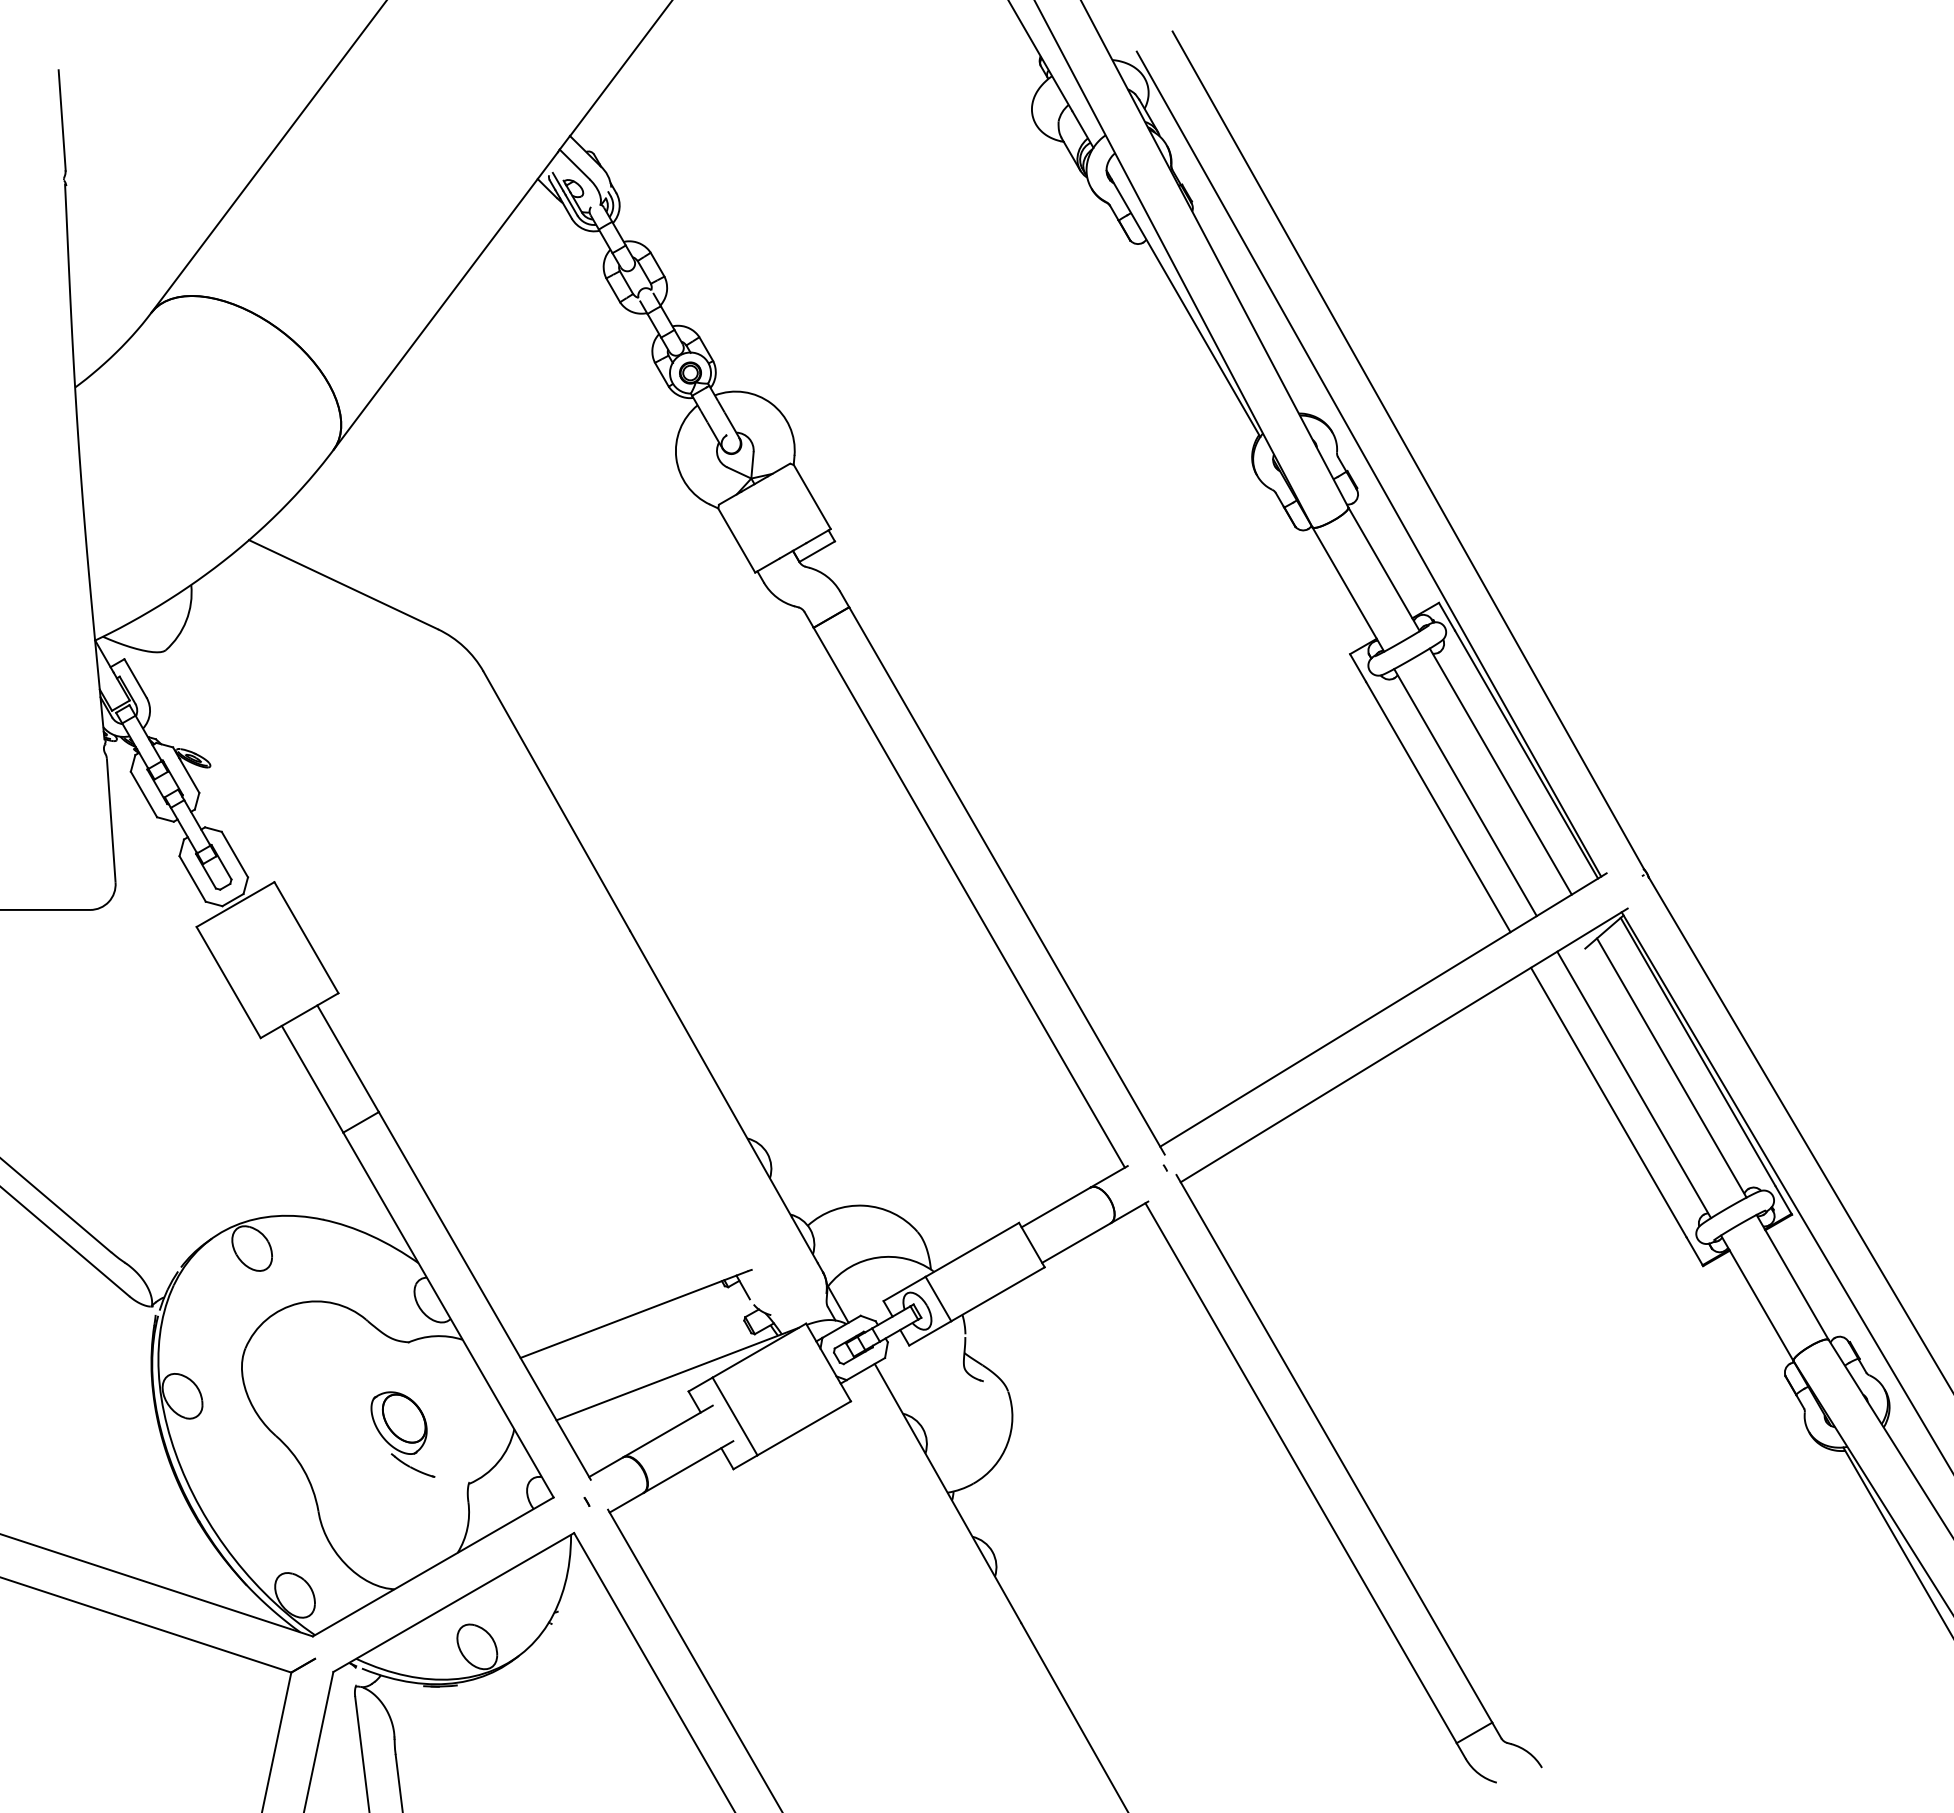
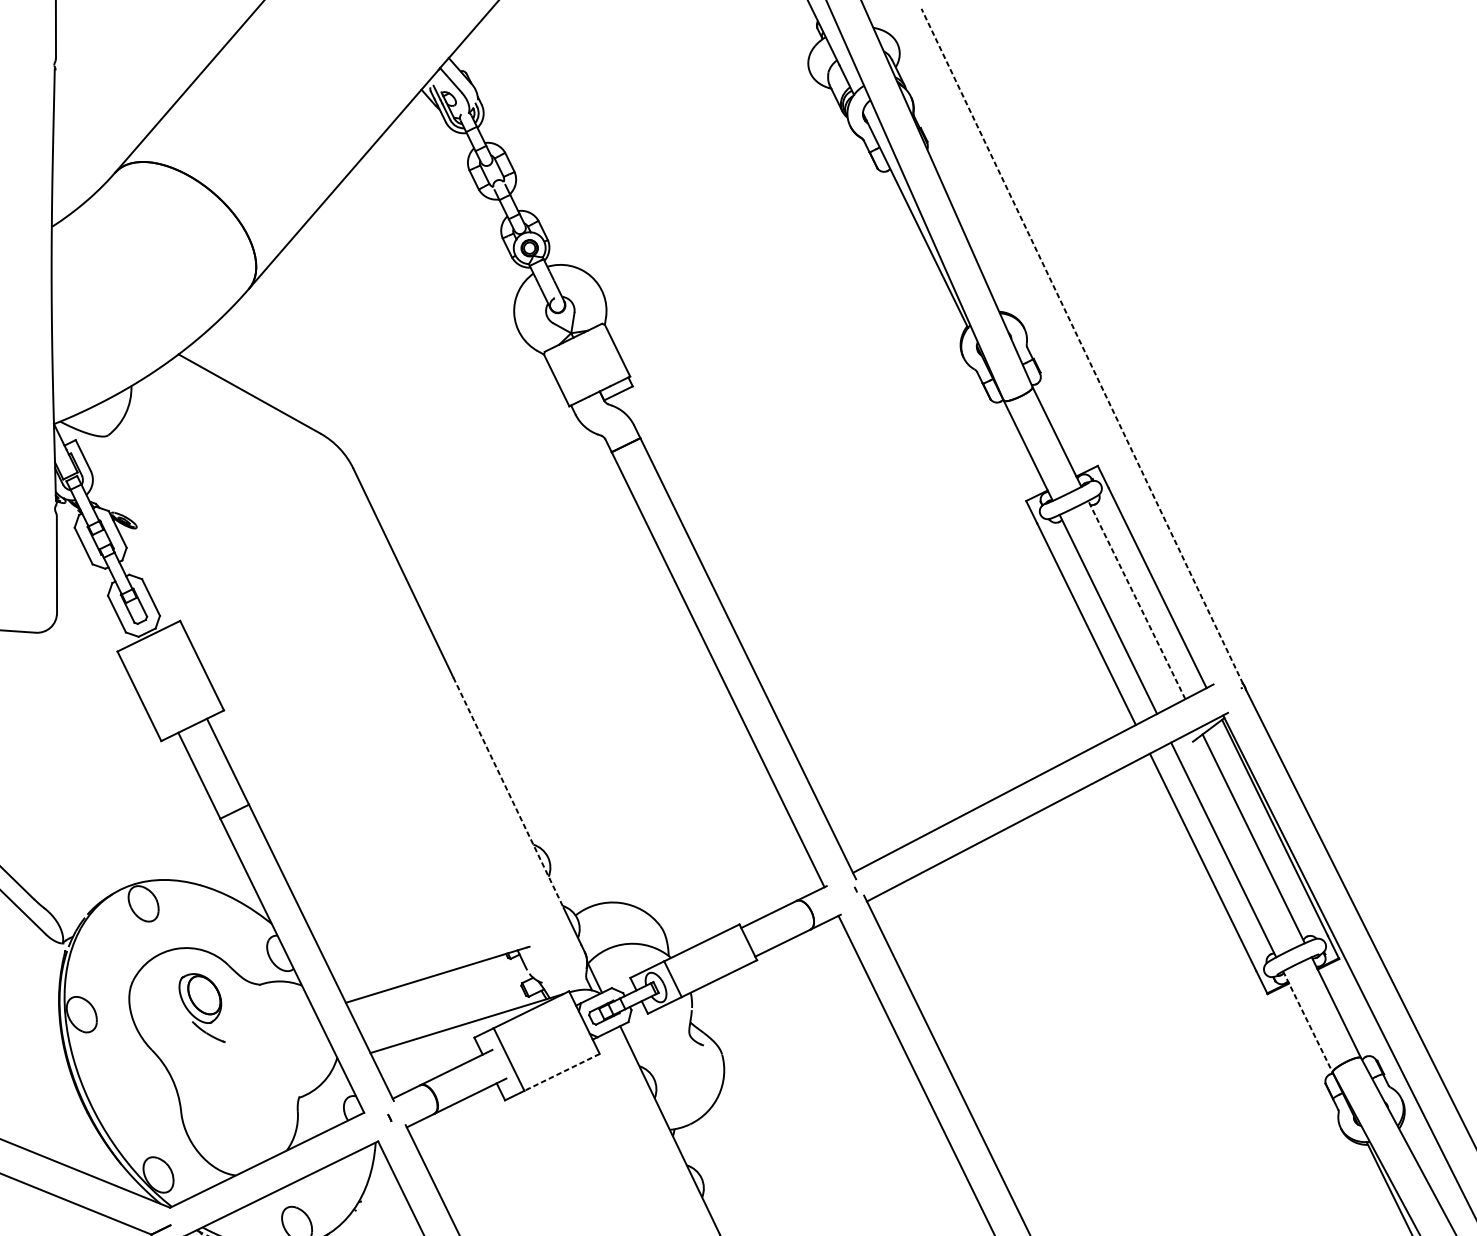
line: (1408, 450) -> (1082, 346), solid -> dashed
line: (1368, 463) -> (1050, 354), removed
line: (1500, 771) -> (1136, 599), solid -> dashed
line: (711, 1074) -> (508, 793), solid -> dashed
line: (1757, 1298) -> (1308, 1022), solid -> dashed
line: (804, 1428) -> (562, 1072), solid -> dashed
part: (402, 1434) -> (202, 1007), moved

